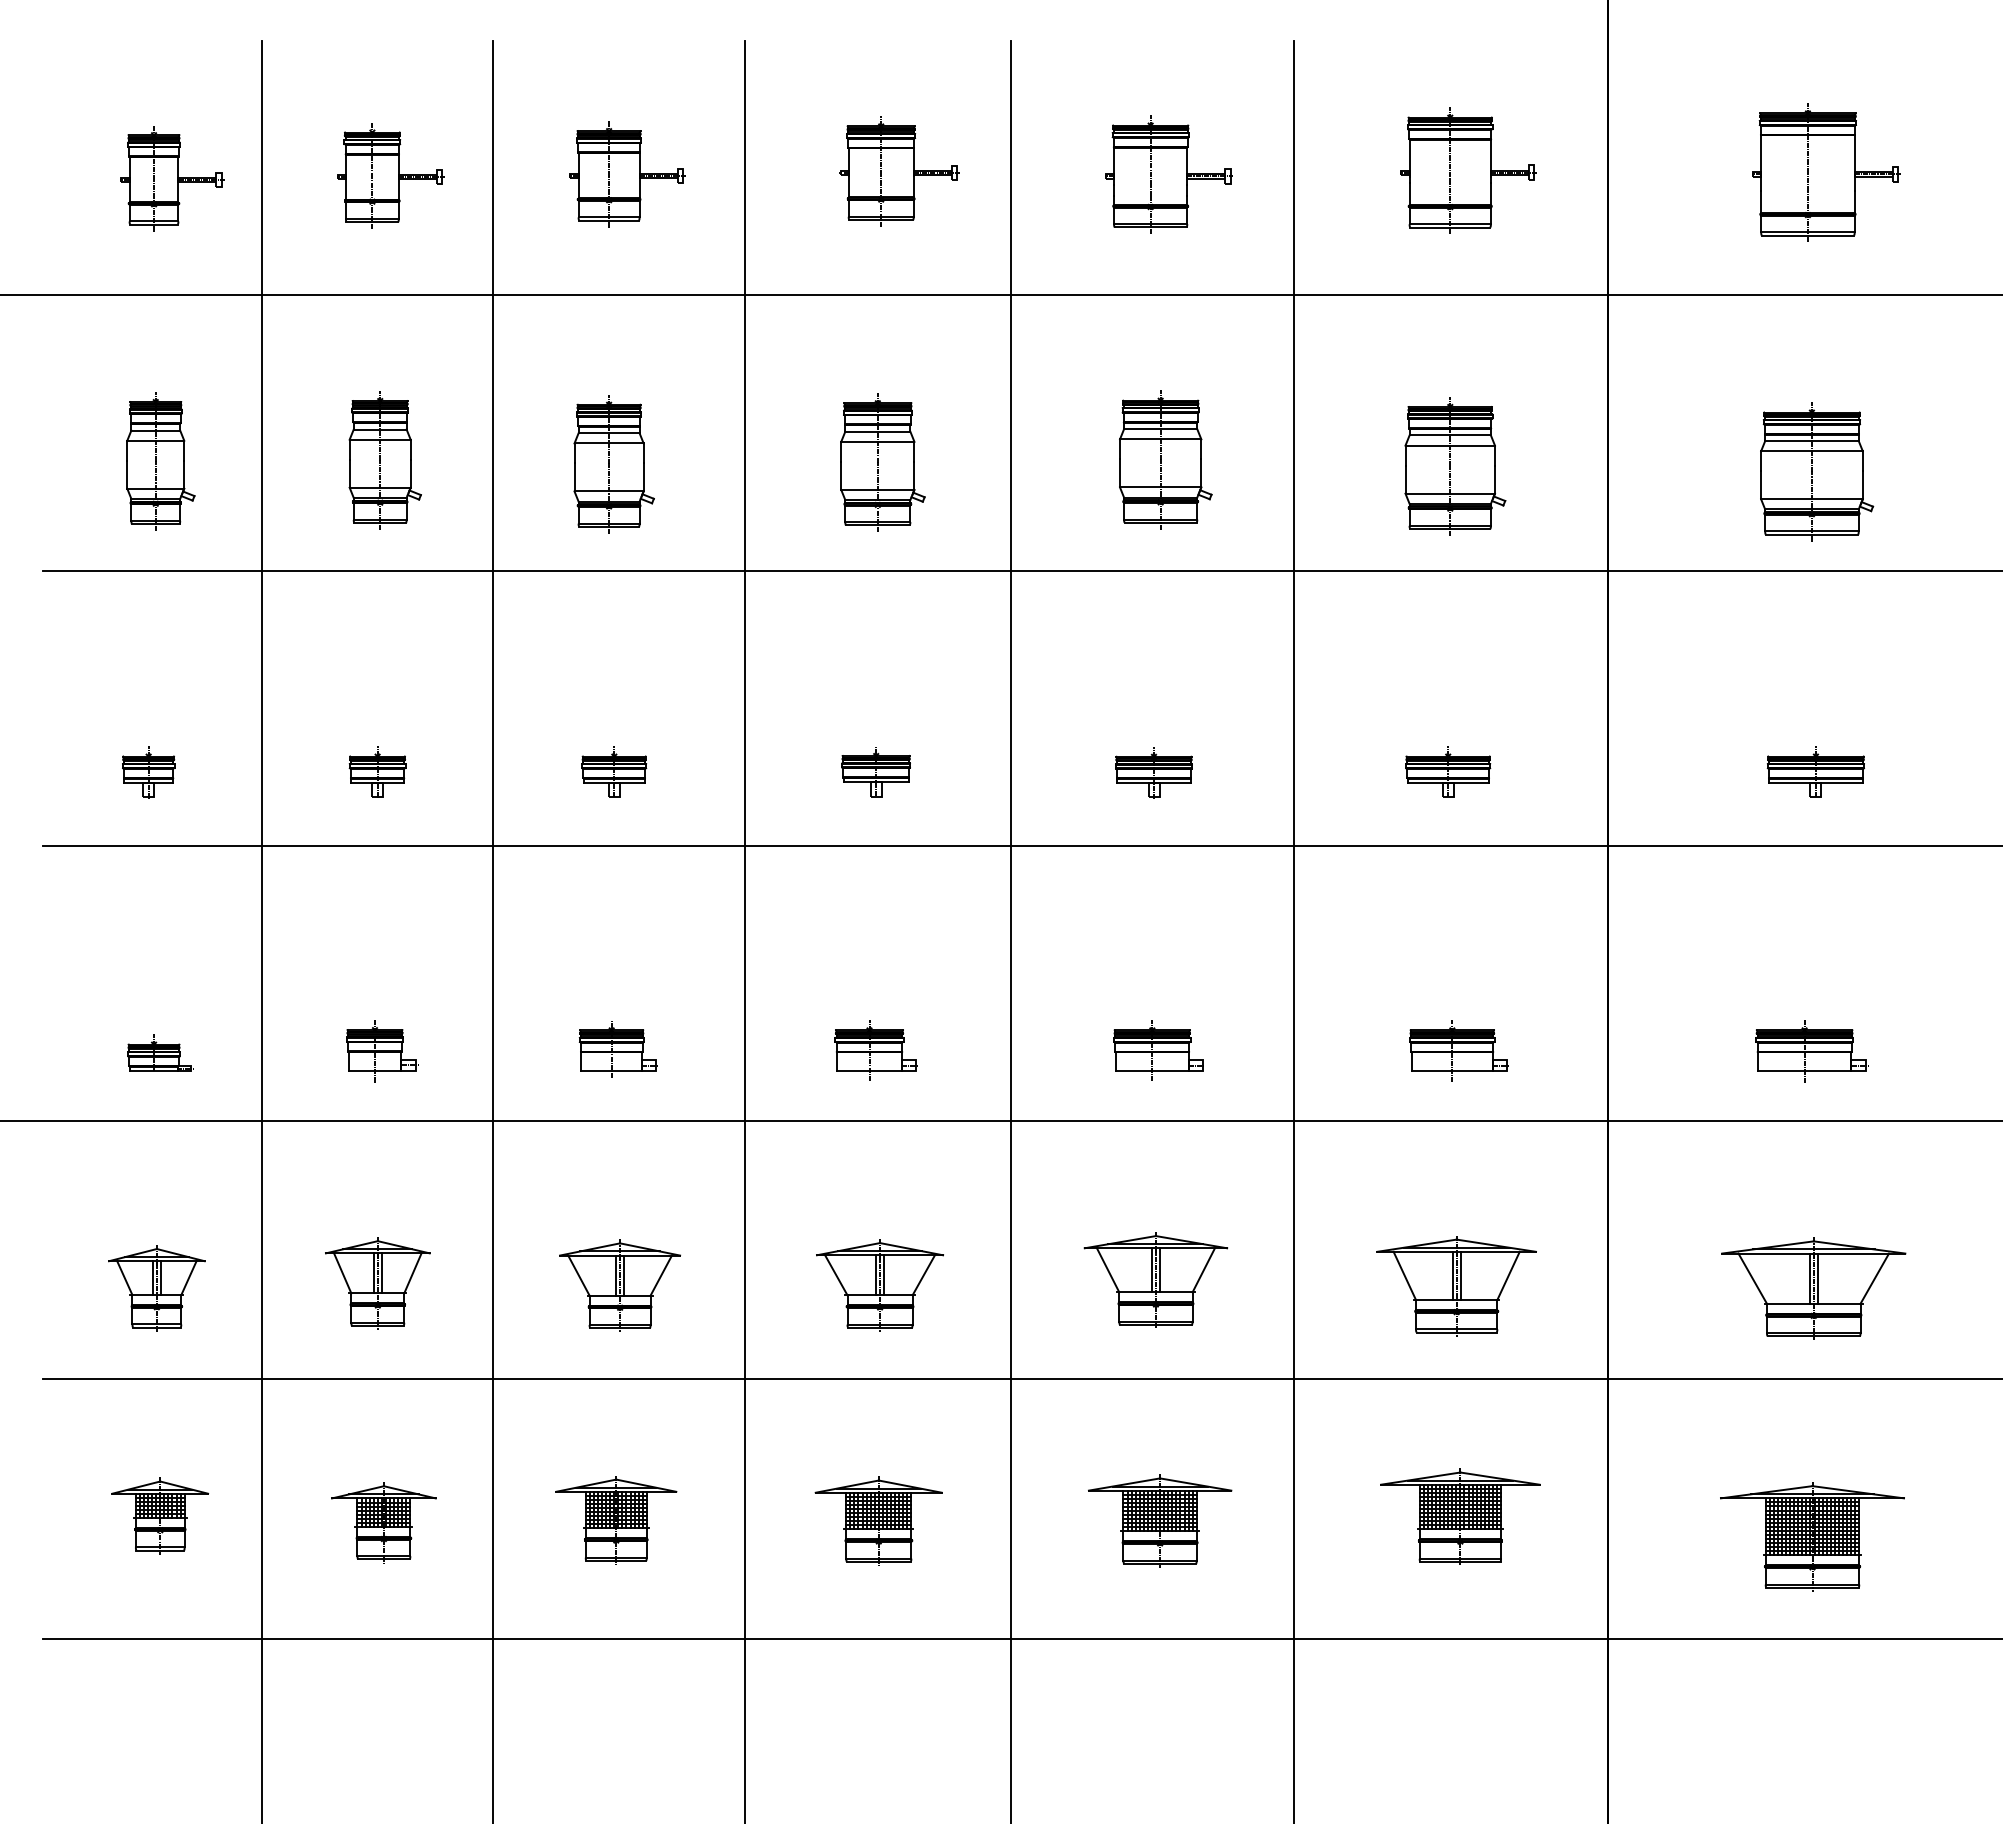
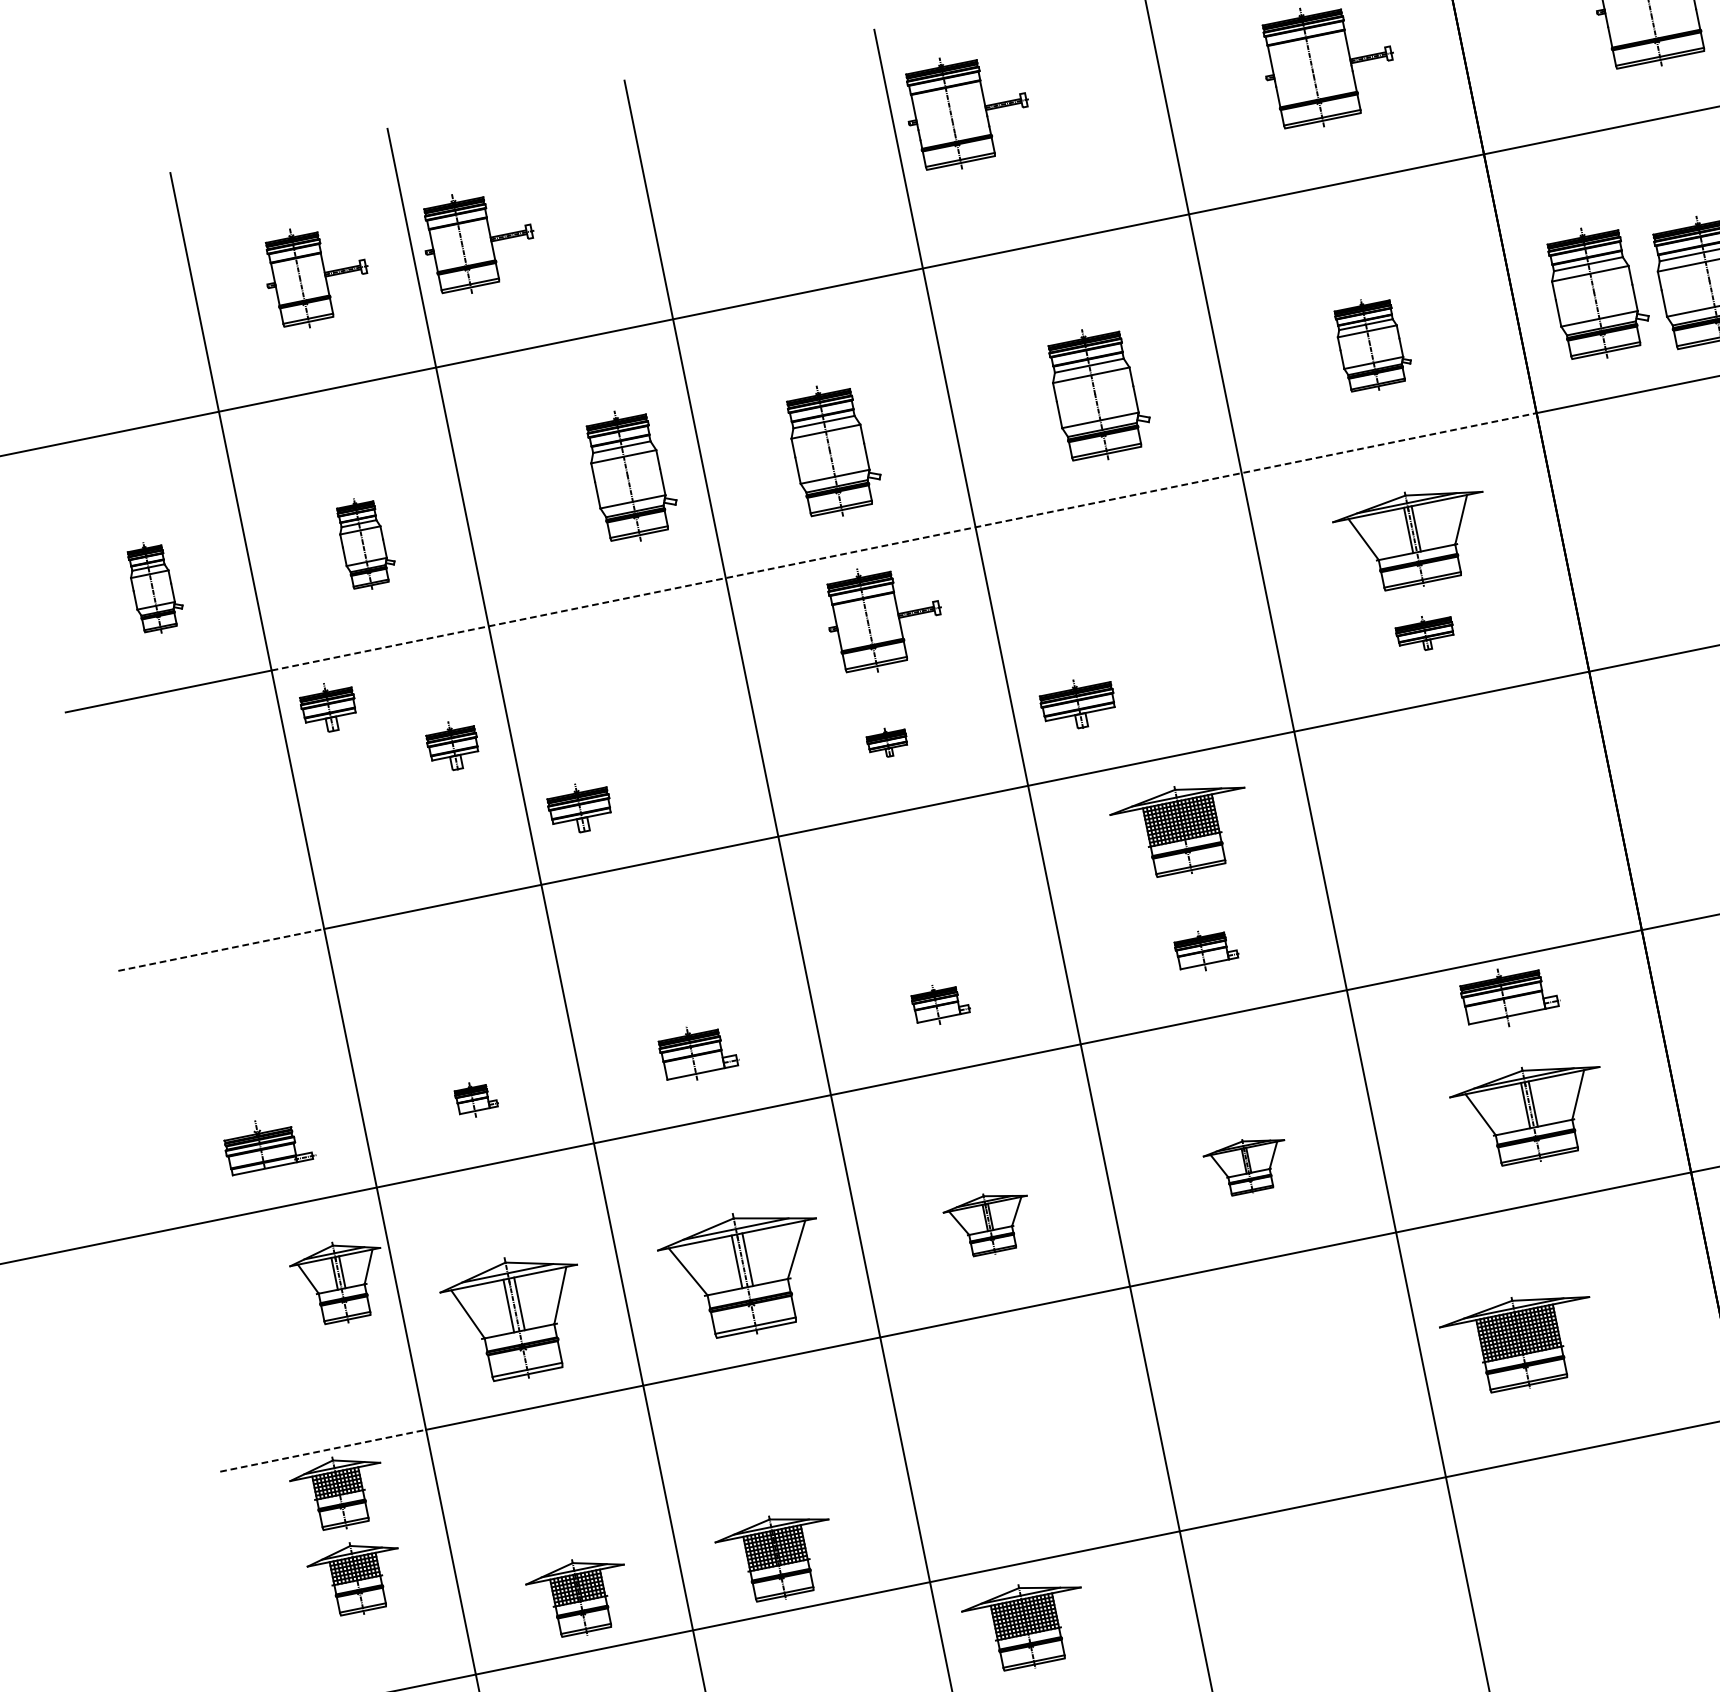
part: (899, 171) -> (884, 617), moved
part: (627, 174) -> (479, 240), moved
part: (1168, 174) -> (967, 109), moved
part: (172, 178) -> (112, 319), removed
part: (1696, 459) -> (1598, 291), added
part: (384, 460) -> (365, 543), size x0.7
part: (160, 461) -> (155, 587), size x0.7
part: (613, 464) -> (631, 475), moved
part: (1455, 466) -> (1373, 344), size x0.7
line: (935, 570) -> (904, 541), solid -> dashed
part: (1456, 674) -> (1414, 539), added
part: (377, 771) -> (328, 706), moved
part: (614, 771) -> (580, 807), moved
part: (1448, 771) -> (1425, 632), size x0.7
part: (148, 772) -> (453, 746), moved
part: (875, 772) -> (886, 742), size x0.6
part: (1153, 772) -> (1077, 704), moved
line: (152, 845) -> (221, 949), solid -> dashed
part: (875, 1050) -> (940, 1004), size x0.7
part: (1158, 1050) -> (1206, 950), size x0.7
part: (1458, 1050) -> (1509, 996), moved
part: (382, 1051) -> (476, 1099), size x0.6
part: (160, 1052) -> (268, 1142), size x1.4
part: (1155, 1279) -> (1247, 1165), size x0.6
part: (377, 1283) -> (516, 1318), size x1.4
part: (619, 1285) -> (744, 1273), size x1.4
part: (879, 1285) -> (988, 1224), size x0.7
part: (156, 1288) -> (340, 1282), moved
line: (152, 1378) -> (323, 1450), solid -> dashed
part: (160, 1424) -> (339, 1492), added
part: (1460, 1516) -> (1520, 1342), moved
part: (616, 1520) -> (777, 1557), moved
part: (878, 1520) -> (1026, 1625), moved
part: (1160, 1520) -> (1183, 829), moved
part: (383, 1522) -> (579, 1597), moved

